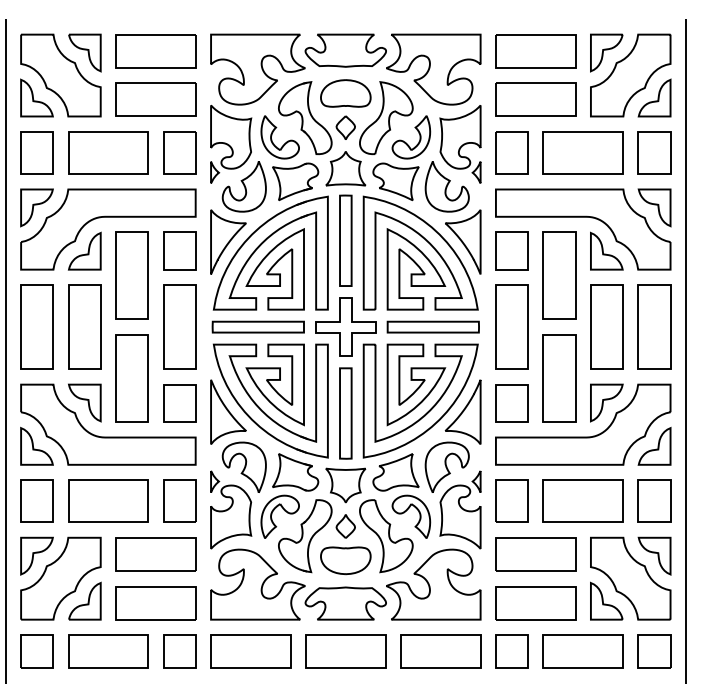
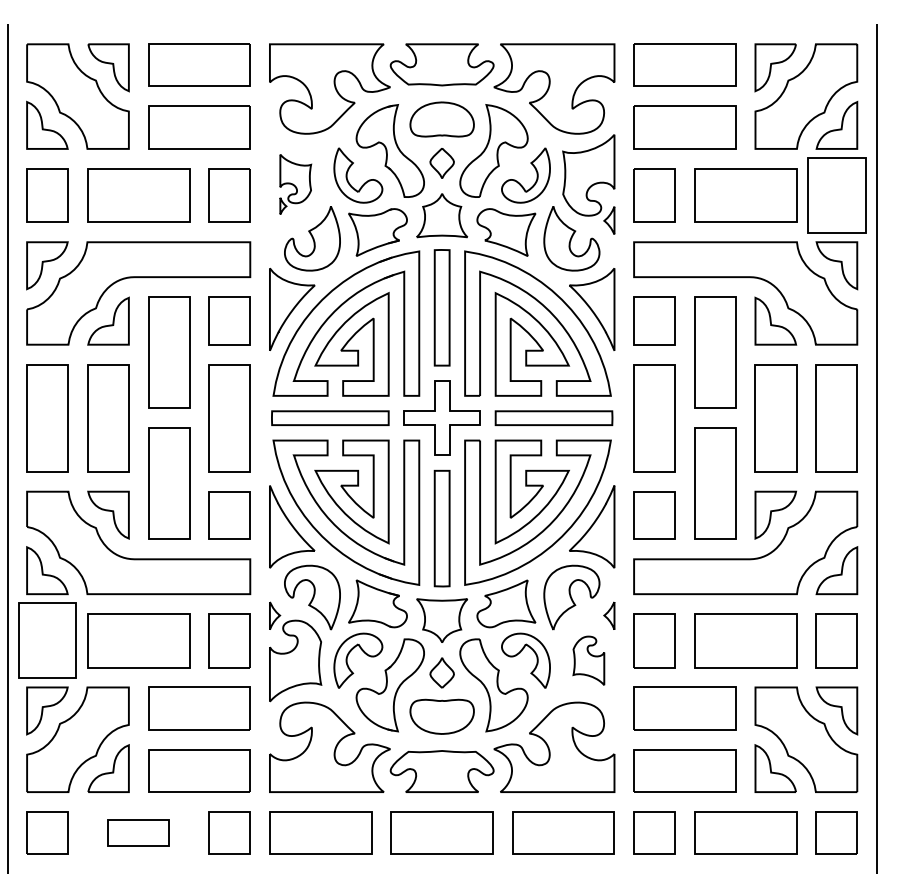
part: (231, 144) -> (295, 184), size x0.6
part: (654, 152) -> (836, 195), size x1.4
part: (37, 501) -> (47, 640), size x1.4
part: (460, 516) -> (588, 660), size x0.6
part: (108, 651) -> (138, 832), size x0.6

